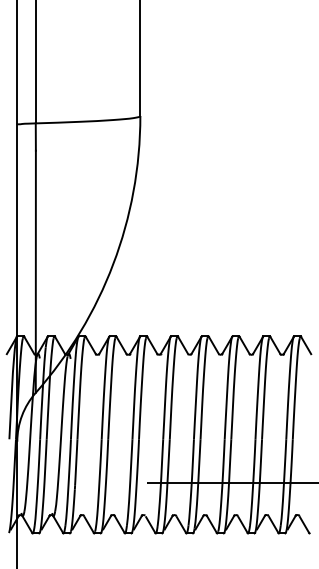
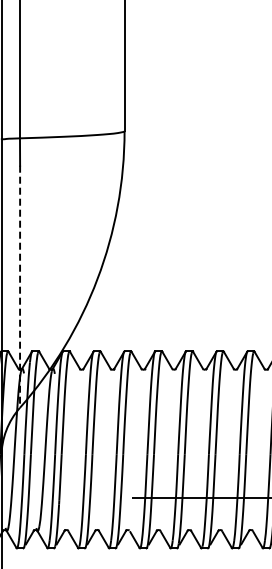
line: (35, 272) -> (19, 287), solid -> dashed

